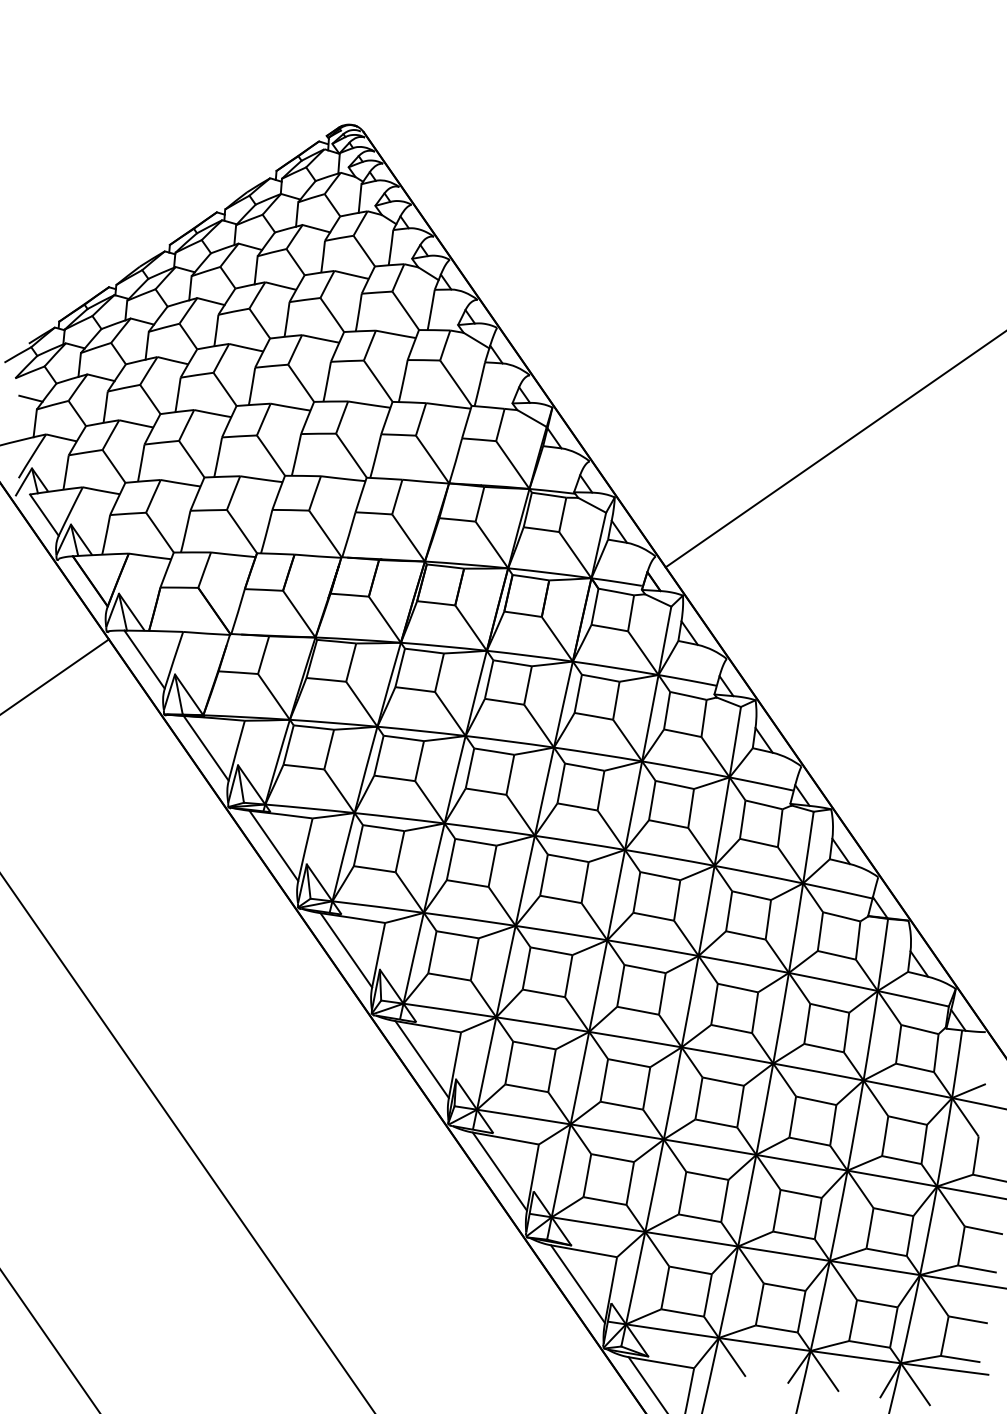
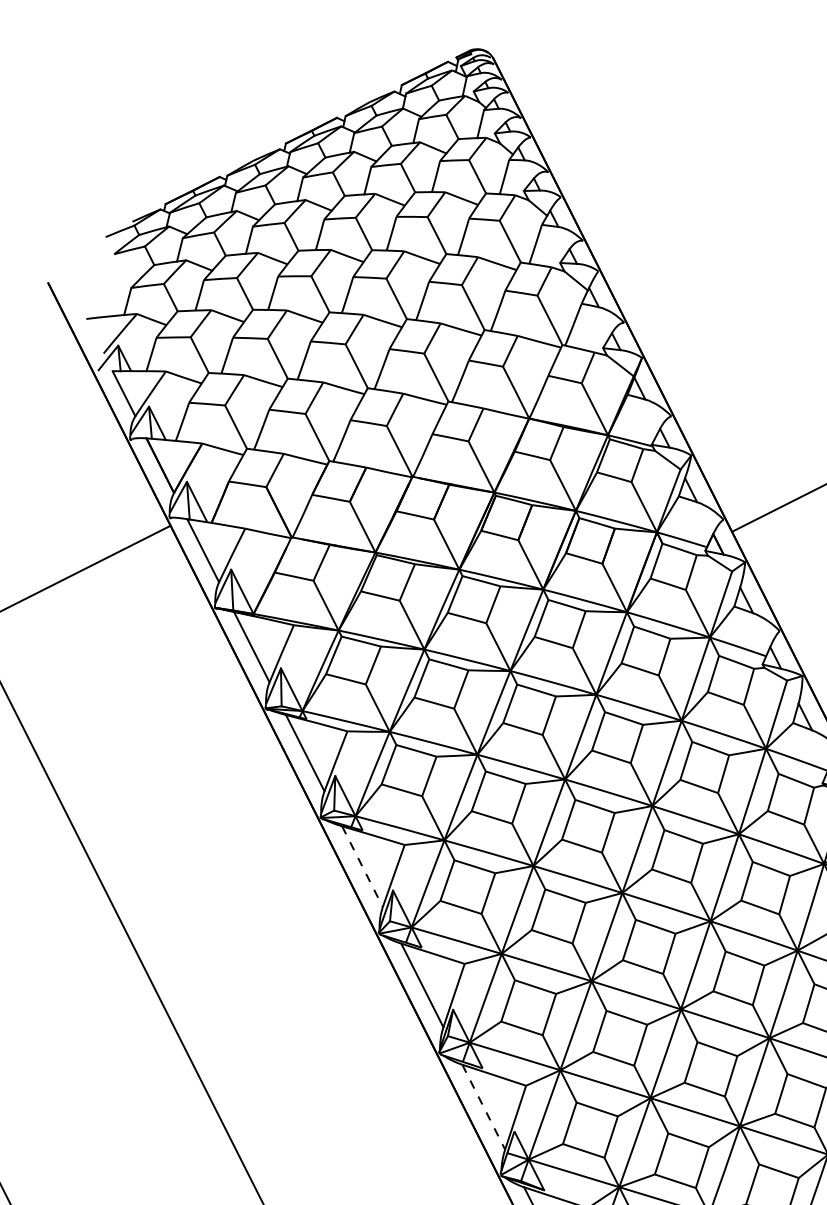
line: (30, 398) -> (126, 276), removed
line: (346, 950) -> (362, 866), solid -> dashed
line: (499, 1171) -> (483, 1107), solid -> dashed

